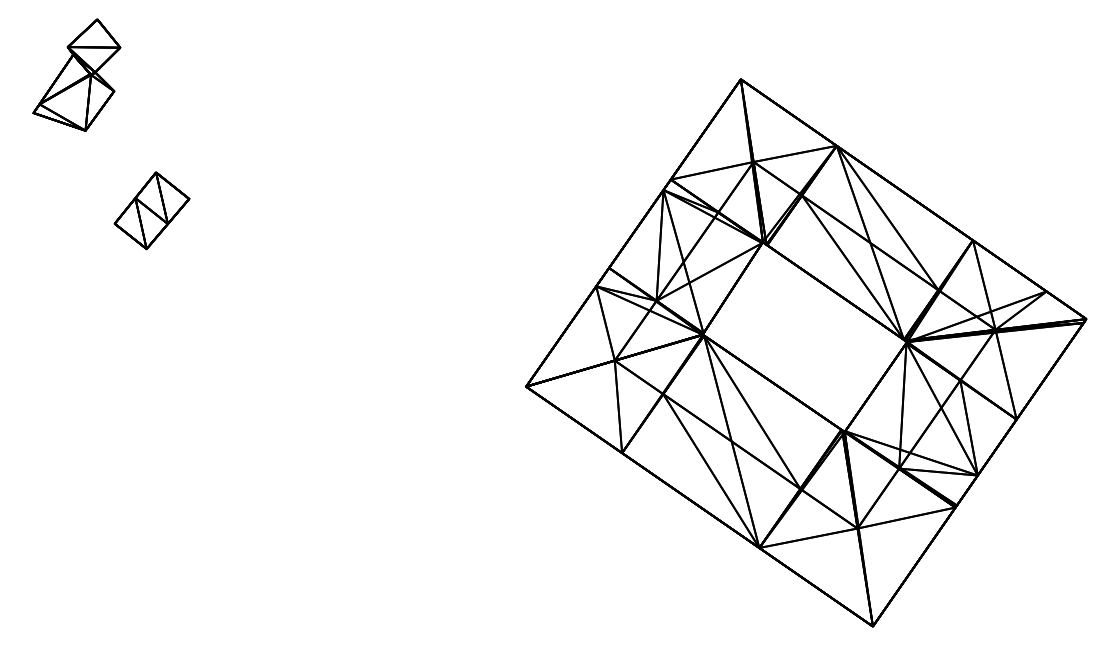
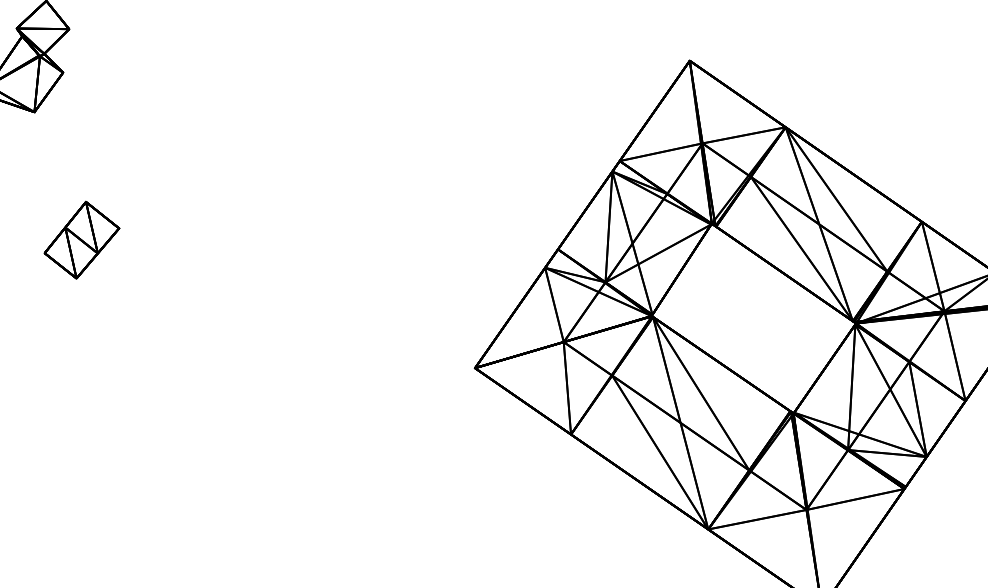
part: (151, 210) -> (81, 239), moved

